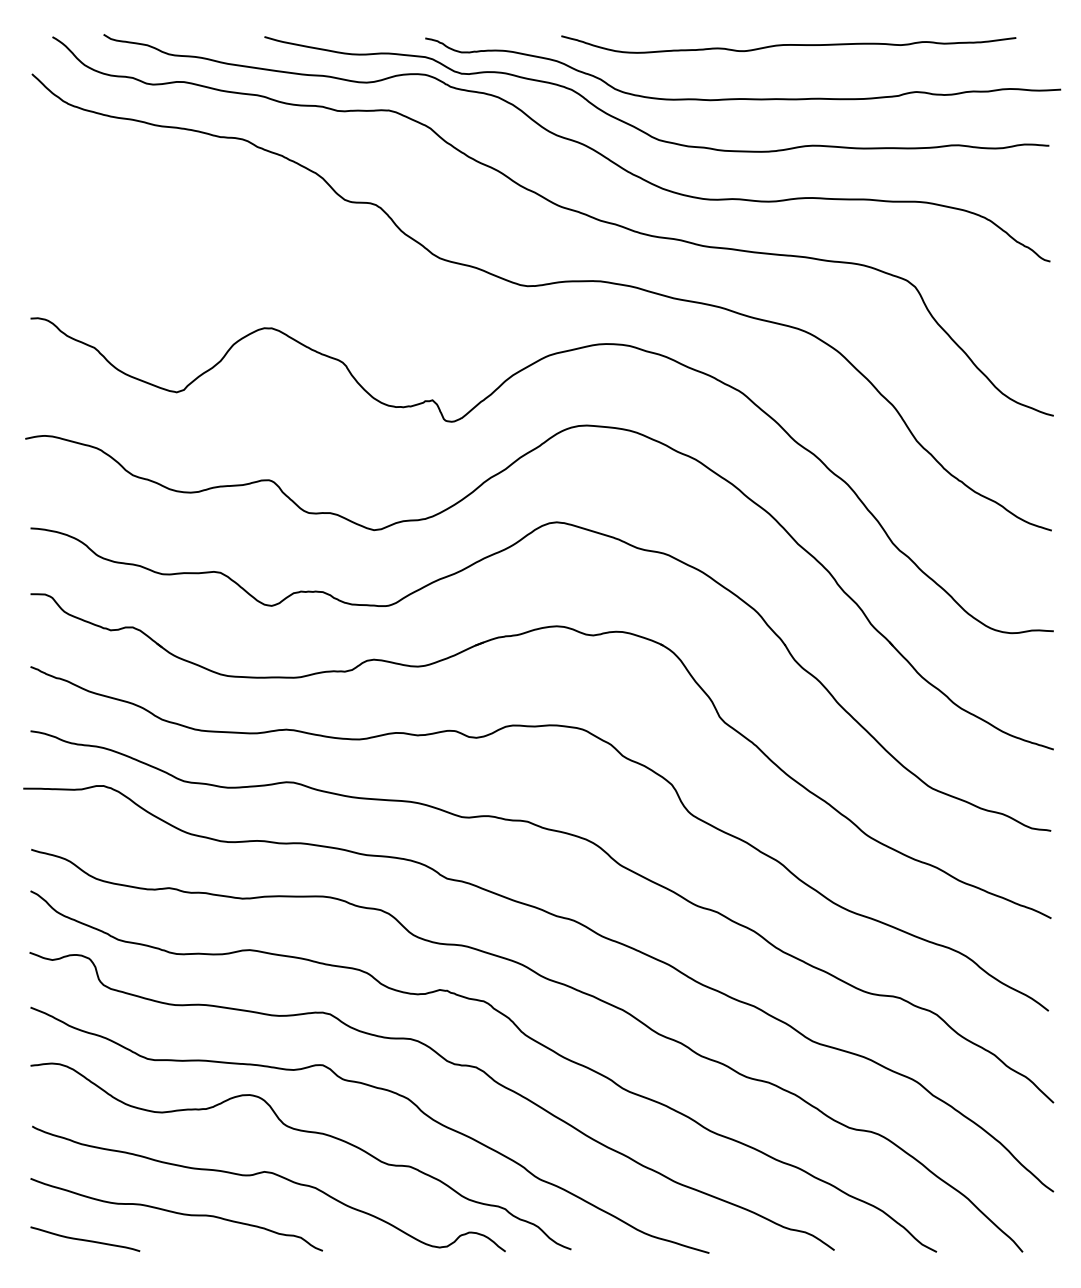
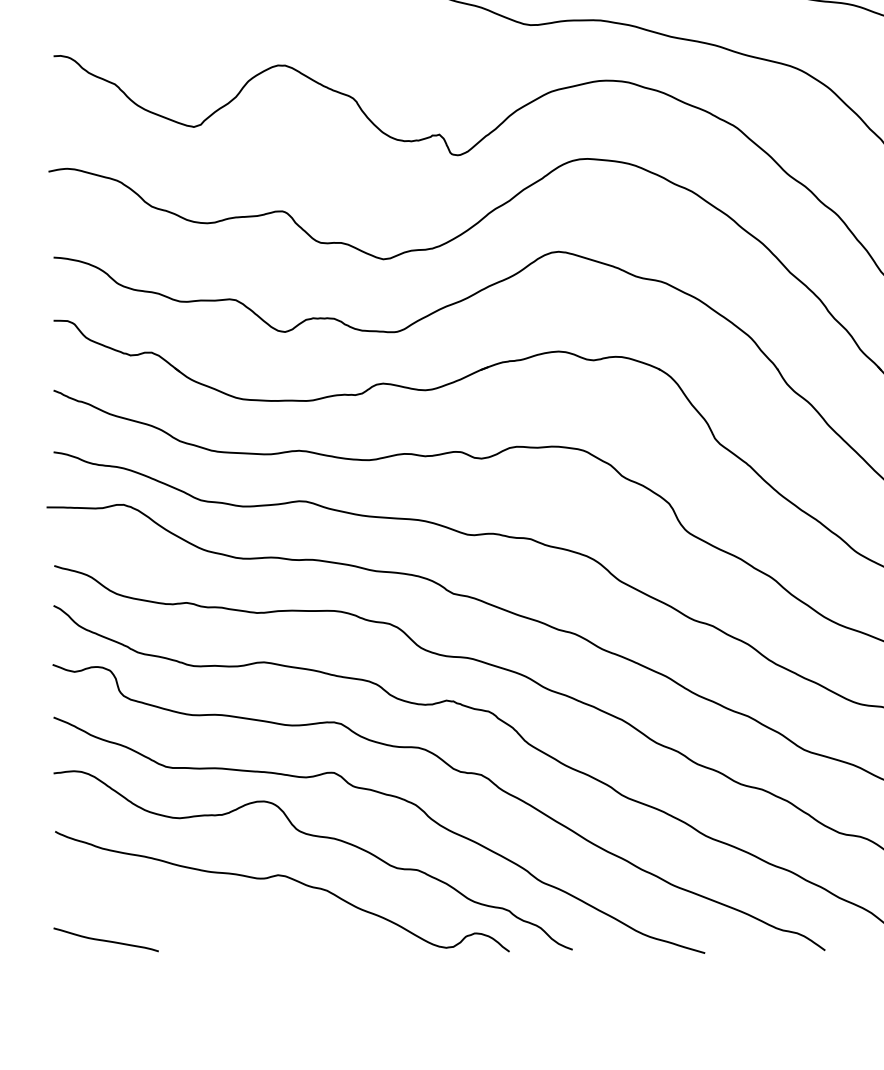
curve: (176, 1213) -> (193, 915), removed

